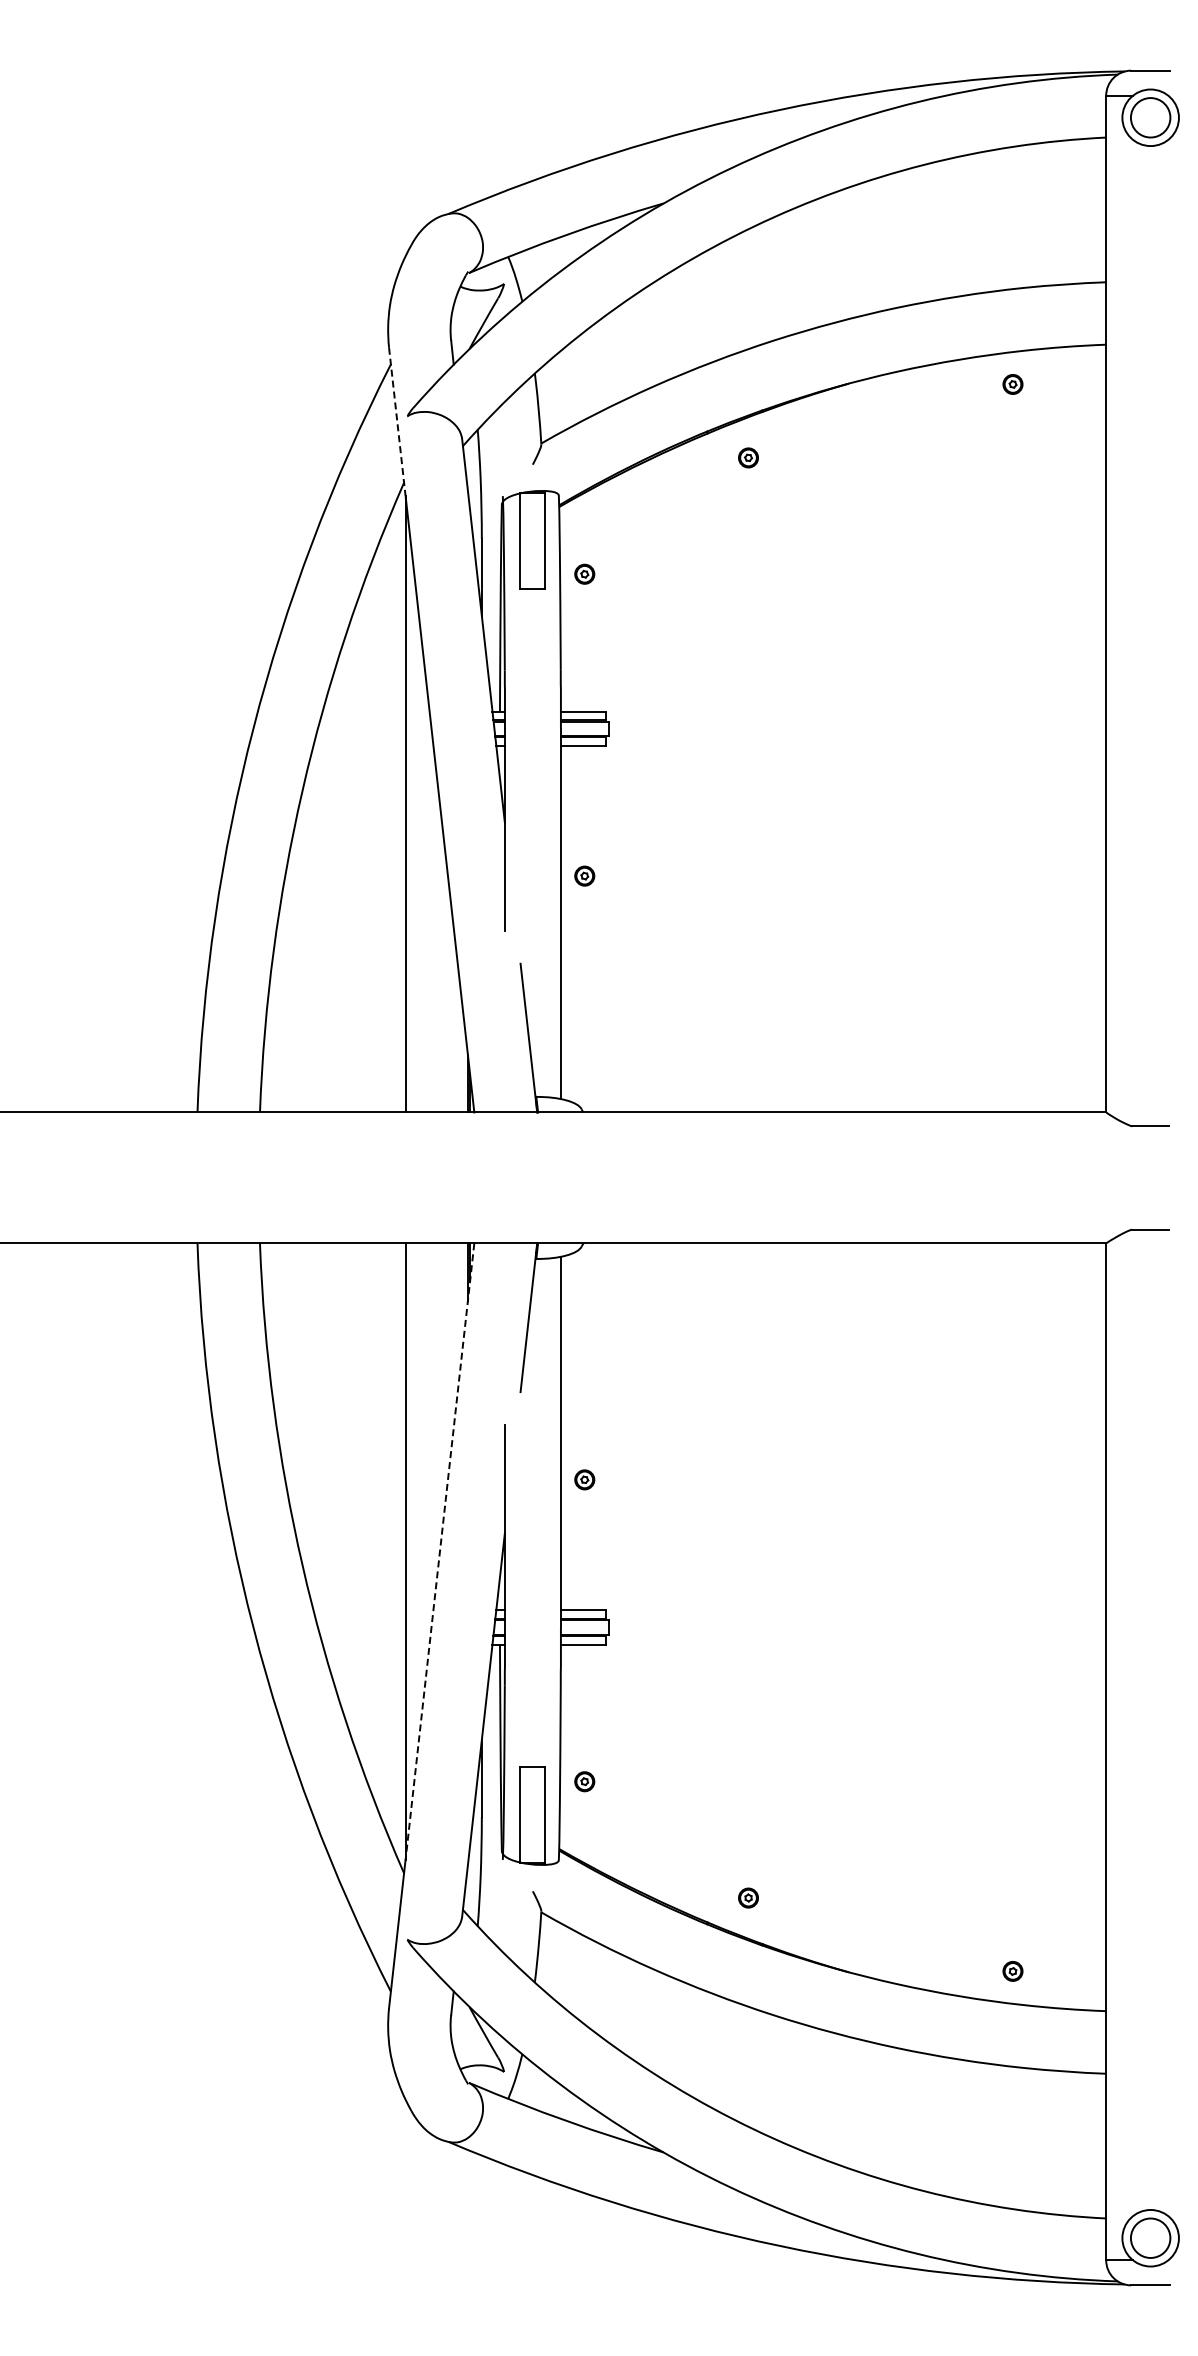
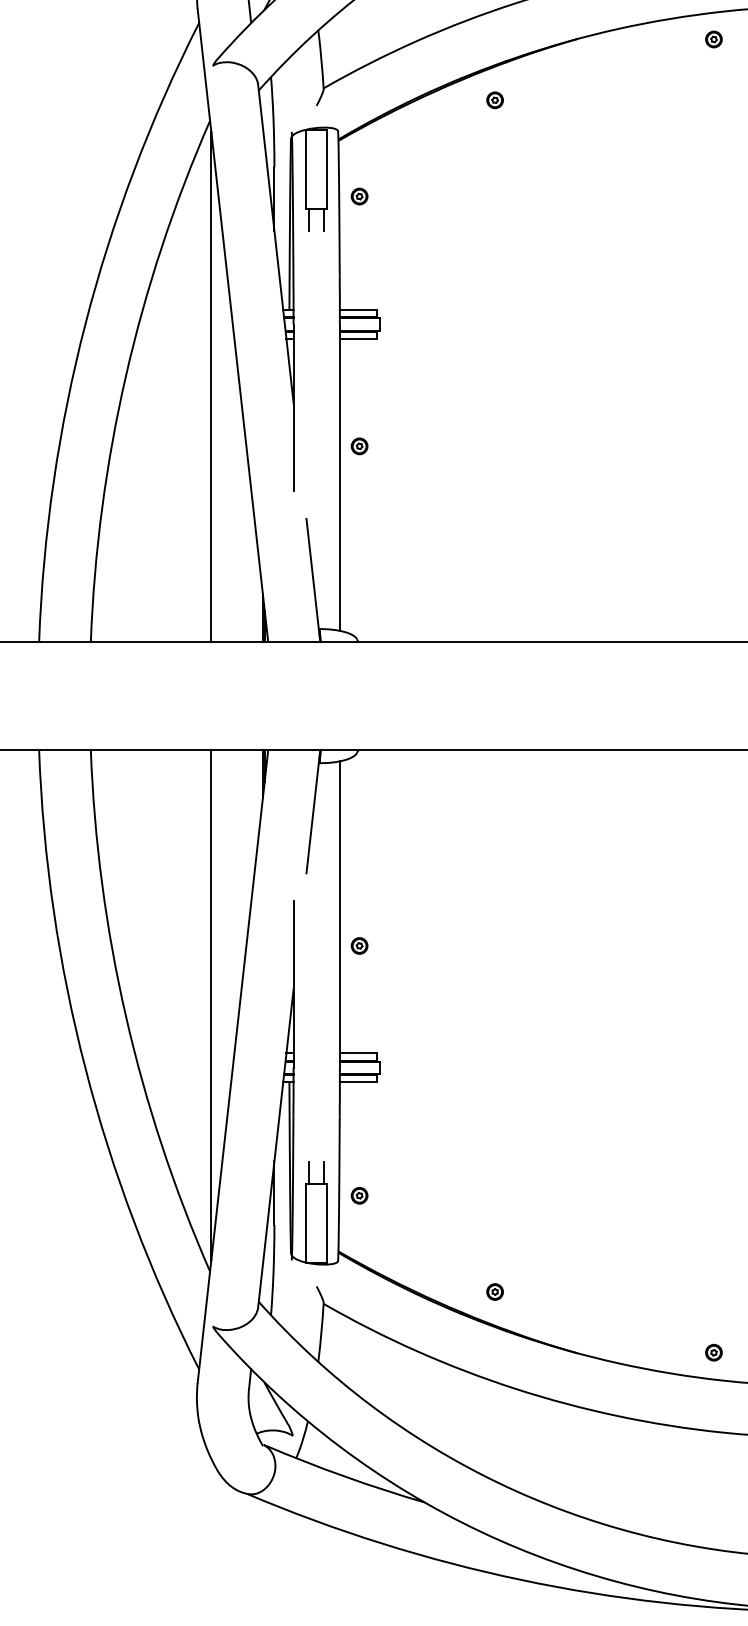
line: (397, 421) -> (204, 70), dashed -> solid
line: (523, 602) -> (308, 219), added
line: (541, 602) -> (323, 219), added
line: (440, 1550) -> (240, 1004), dashed -> solid
line: (523, 1753) -> (308, 1172), added
line: (541, 1753) -> (323, 1172), added

